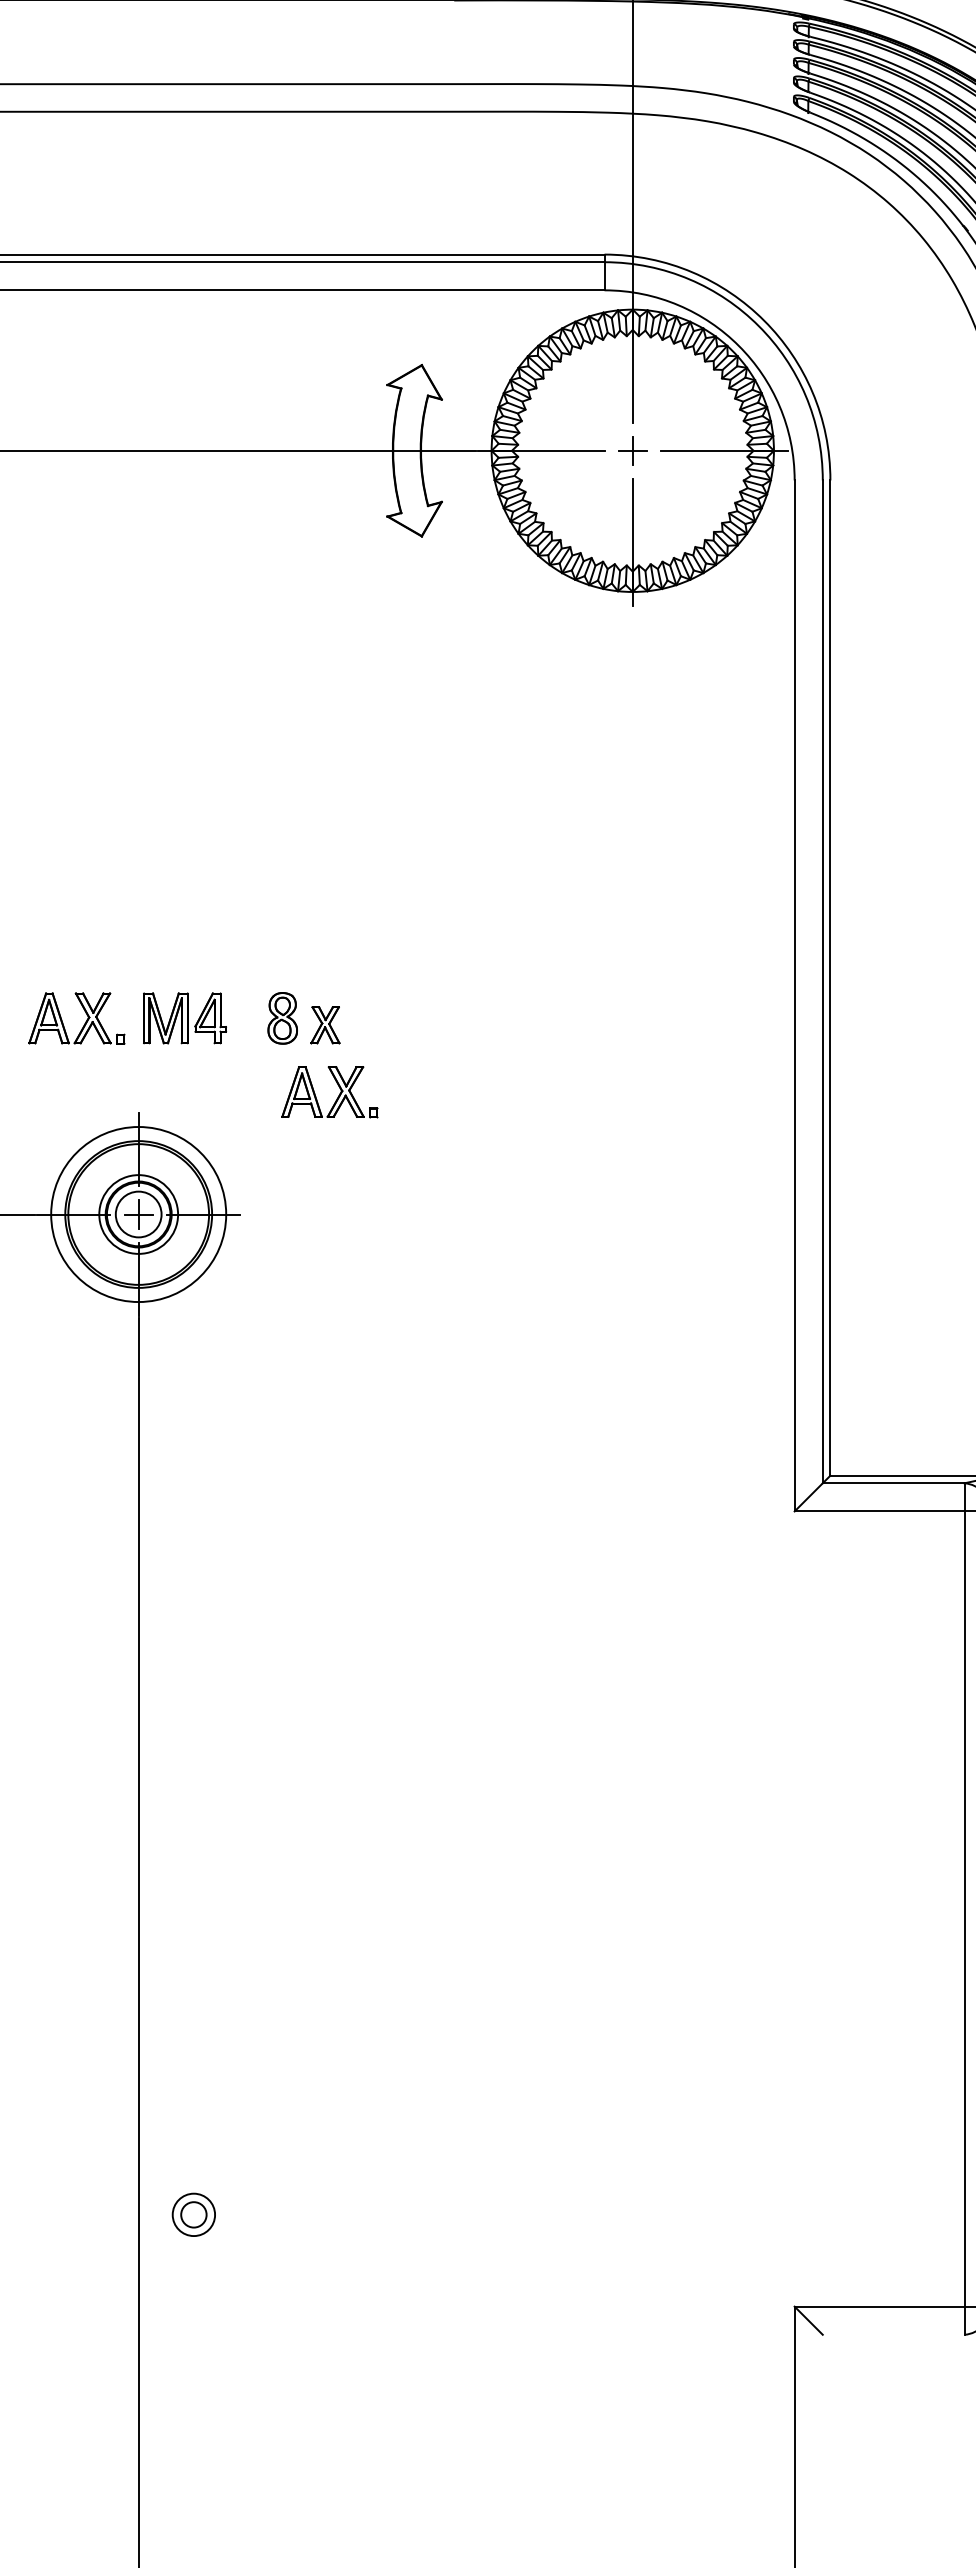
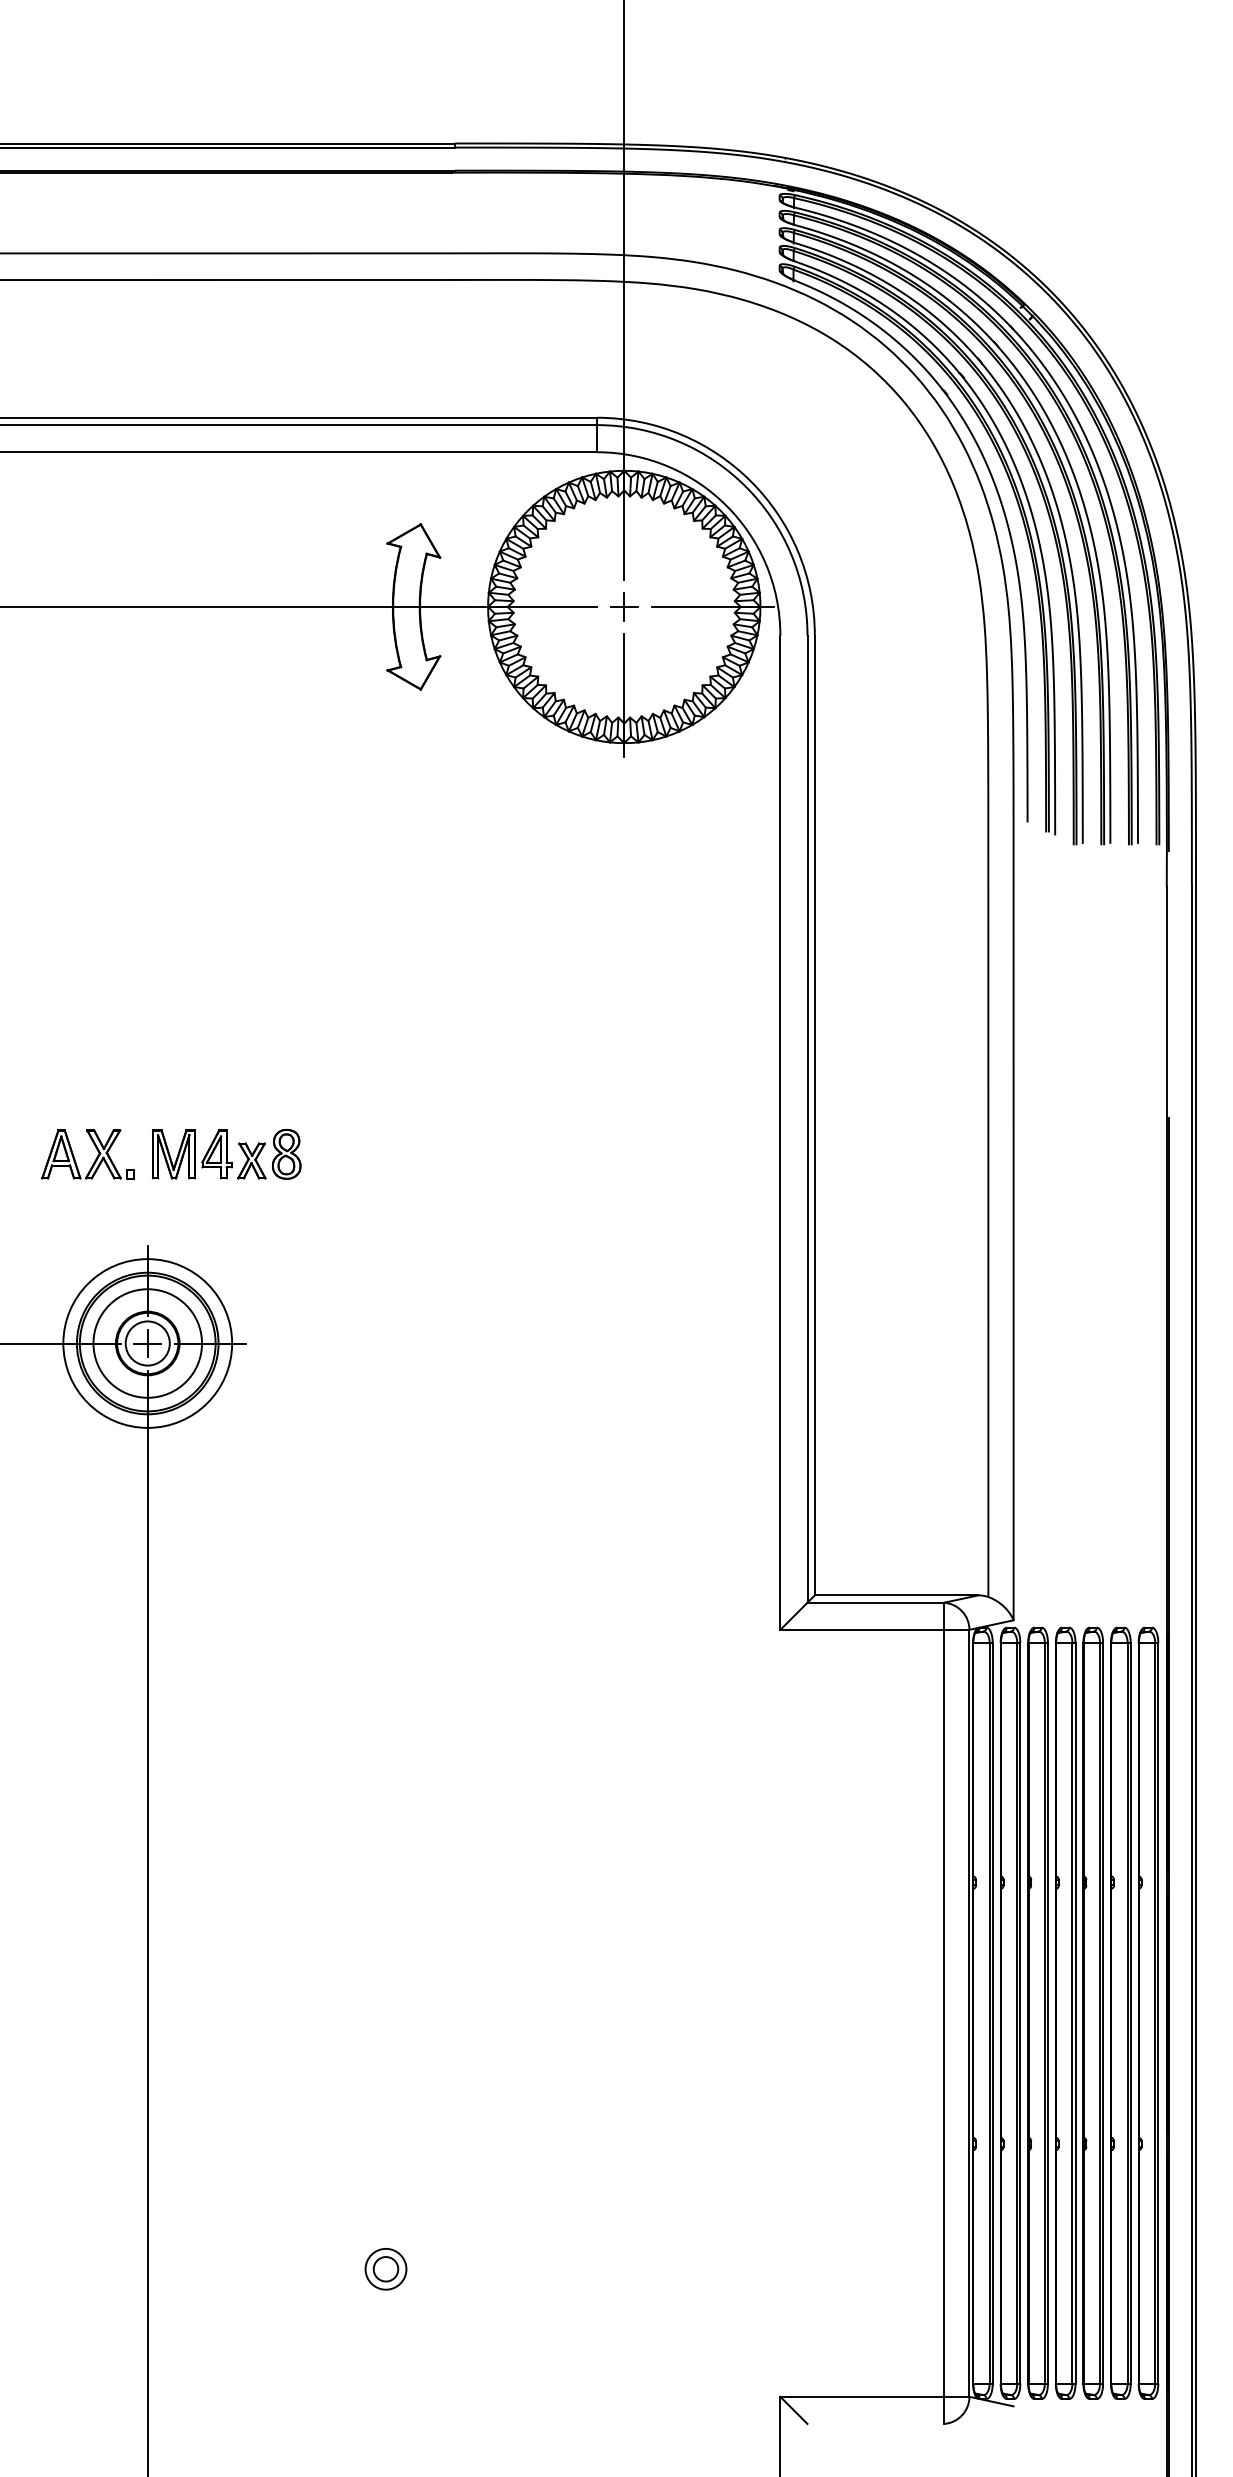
part: (325, 1024) -> (251, 1160), moved
part: (336, 1098) -> (338, 1231), removed
circle: (138, 1214) -> (147, 1343), size x1.43
part: (193, 2215) -> (385, 2269), moved

